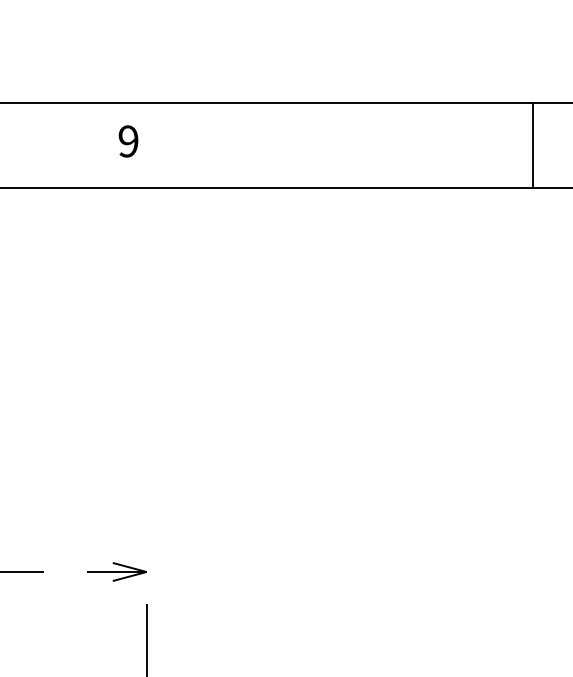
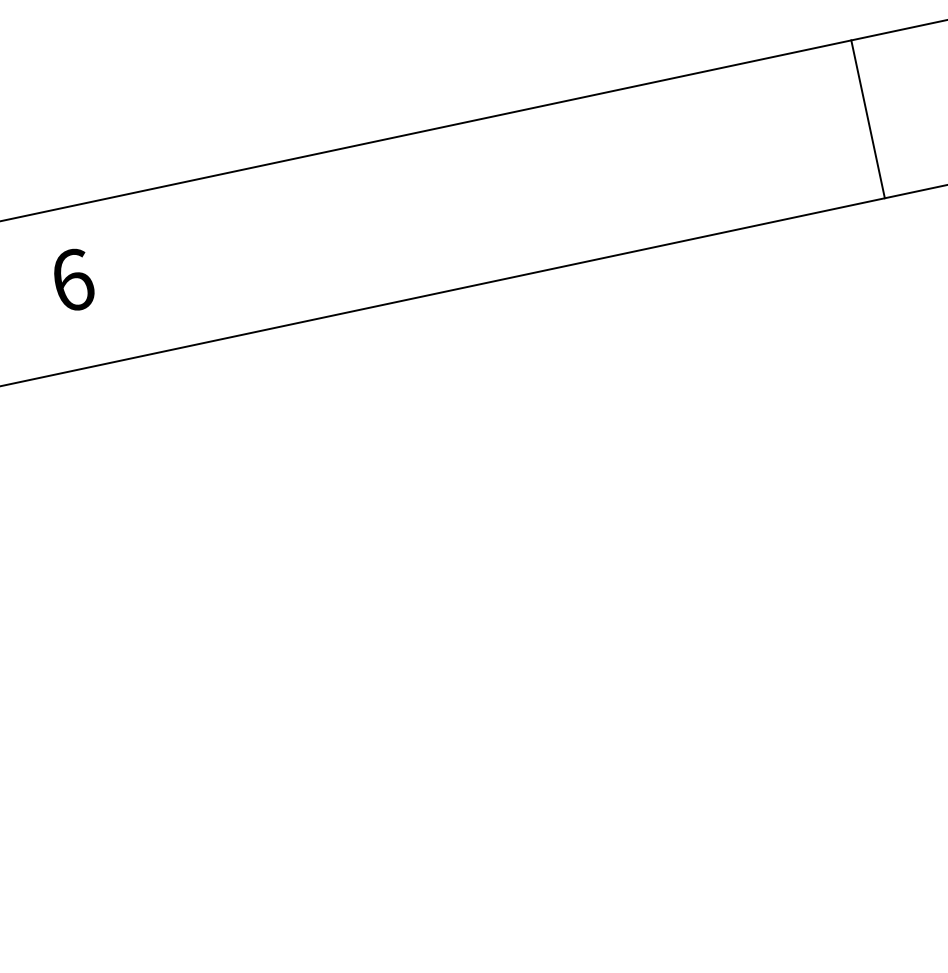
text: (128, 141) -> (72, 280), 9 -> 6
line: (533, 145) -> (868, 119), moved

